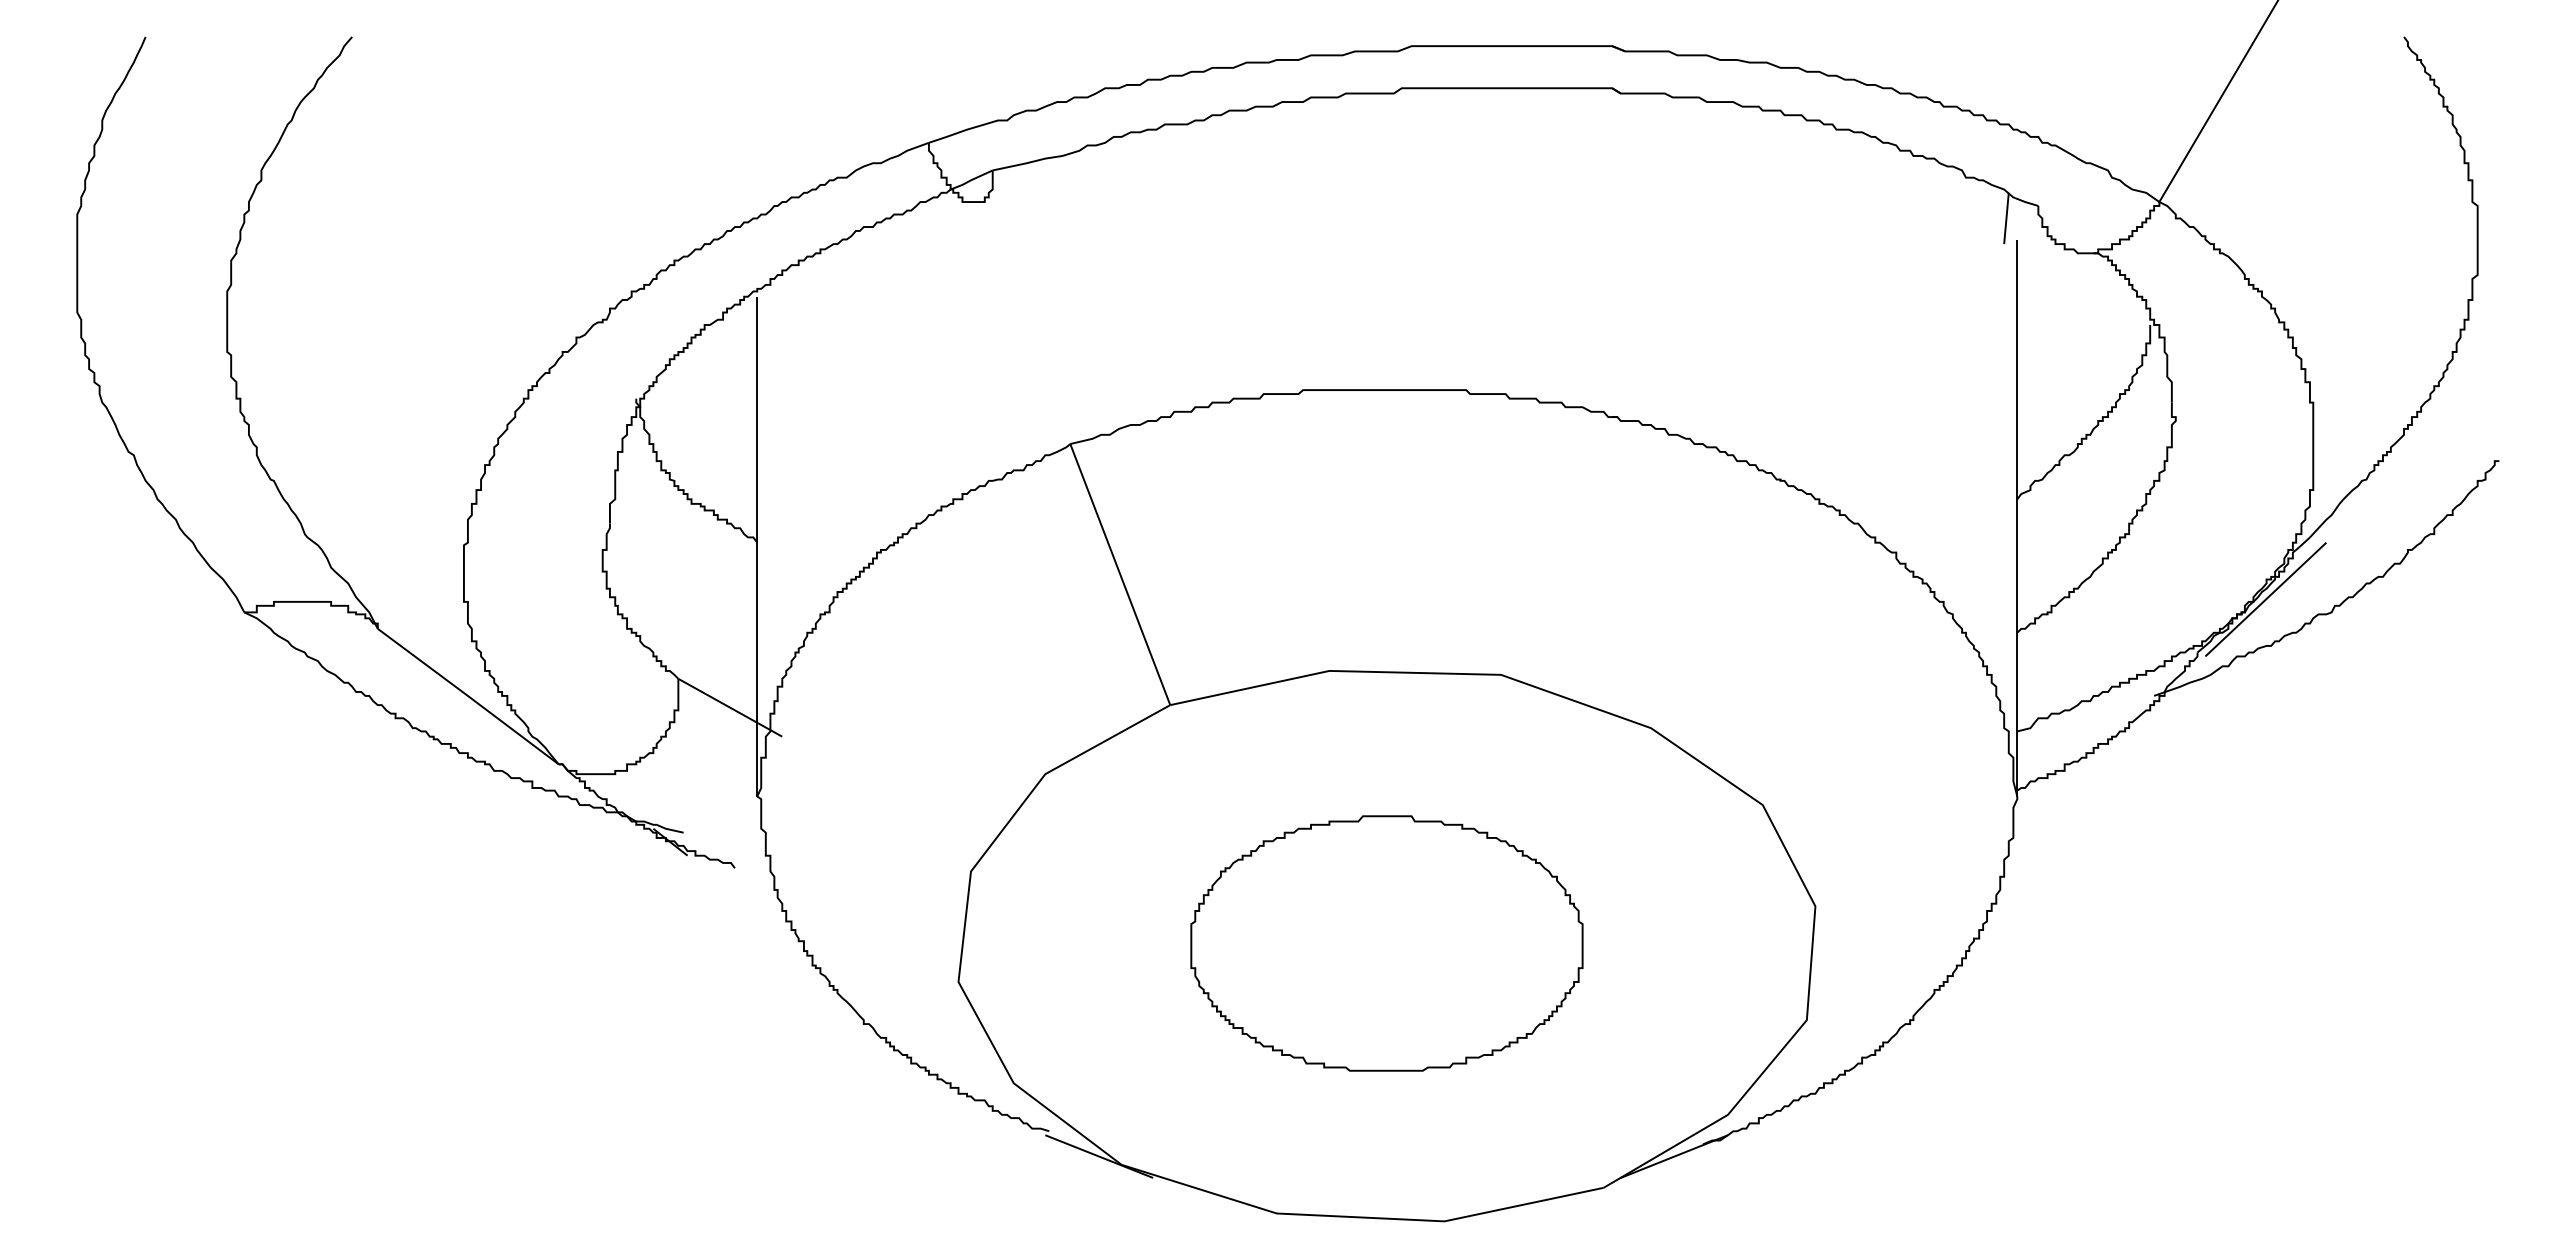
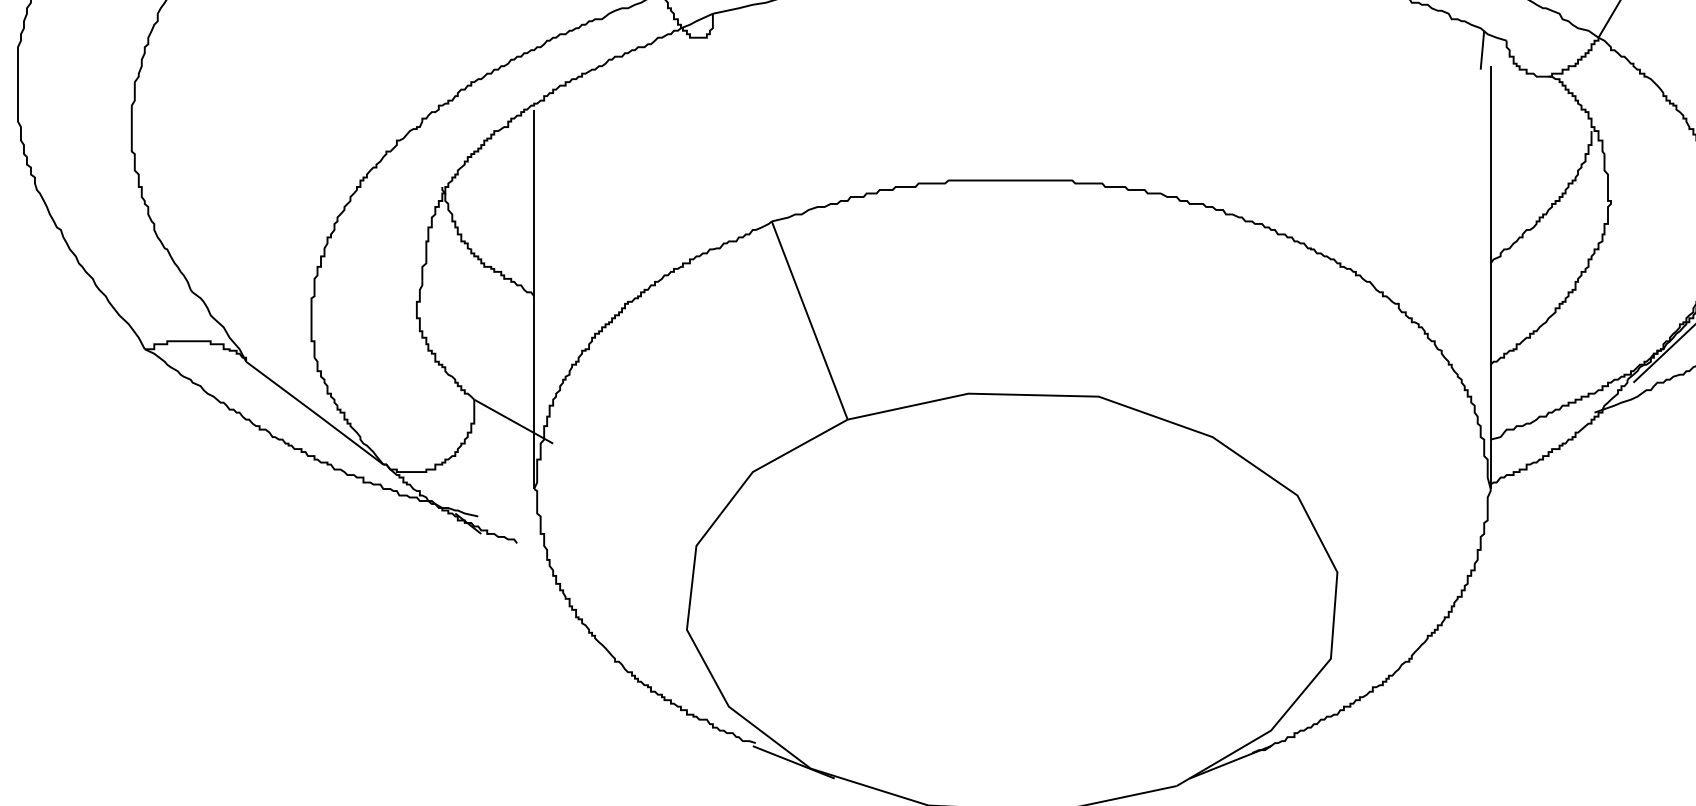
part: (1386, 943) -> (1011, 600), removed

